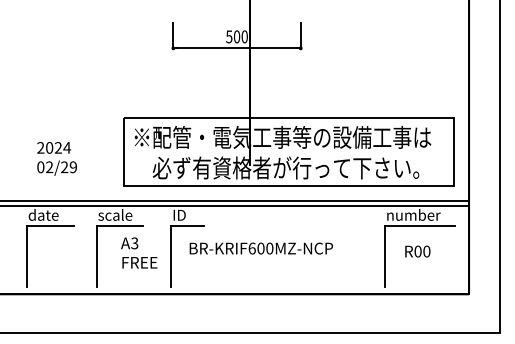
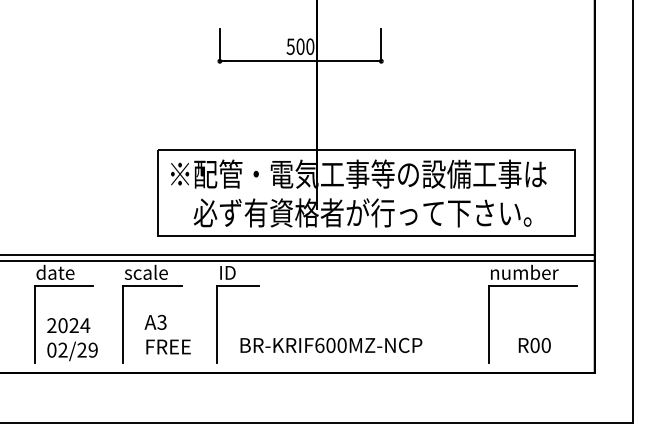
text: (56, 158) -> (71, 339), moved
text: (260, 248) -> (330, 345), moved
text: (417, 251) -> (534, 345), moved
text: (139, 252) -> (168, 333), moved

